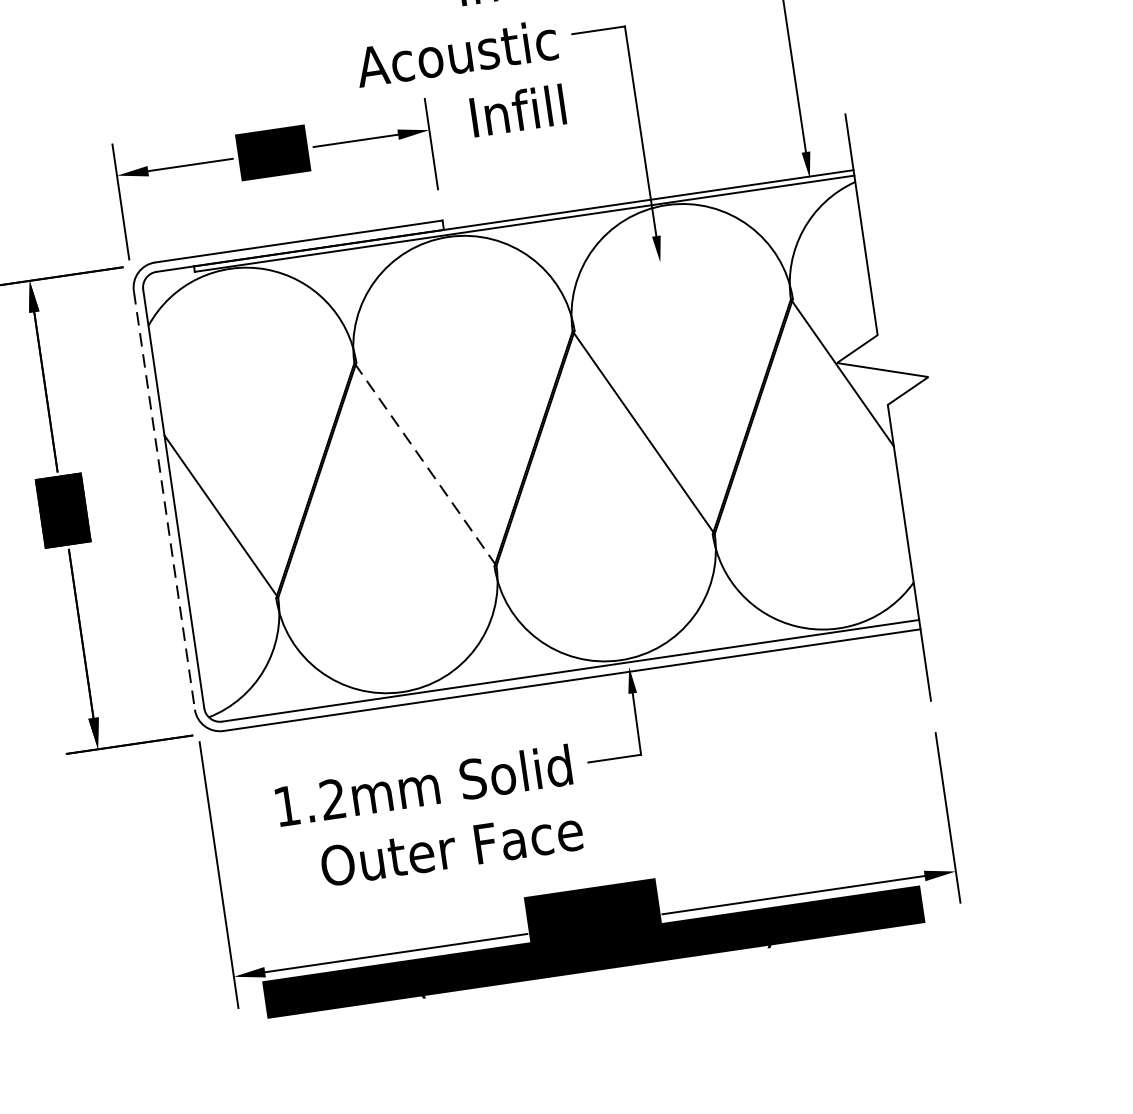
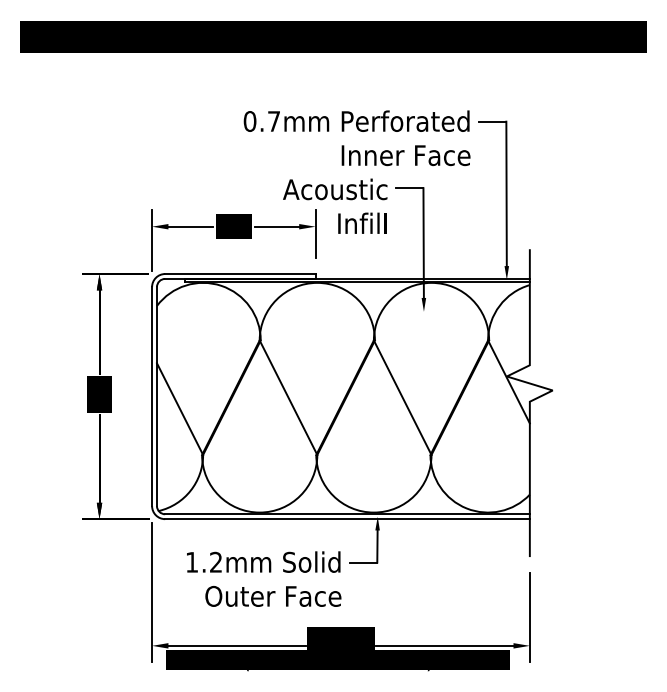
line: (425, 464) -> (288, 397), dashed -> solid
line: (165, 502) -> (152, 397), dashed -> solid

